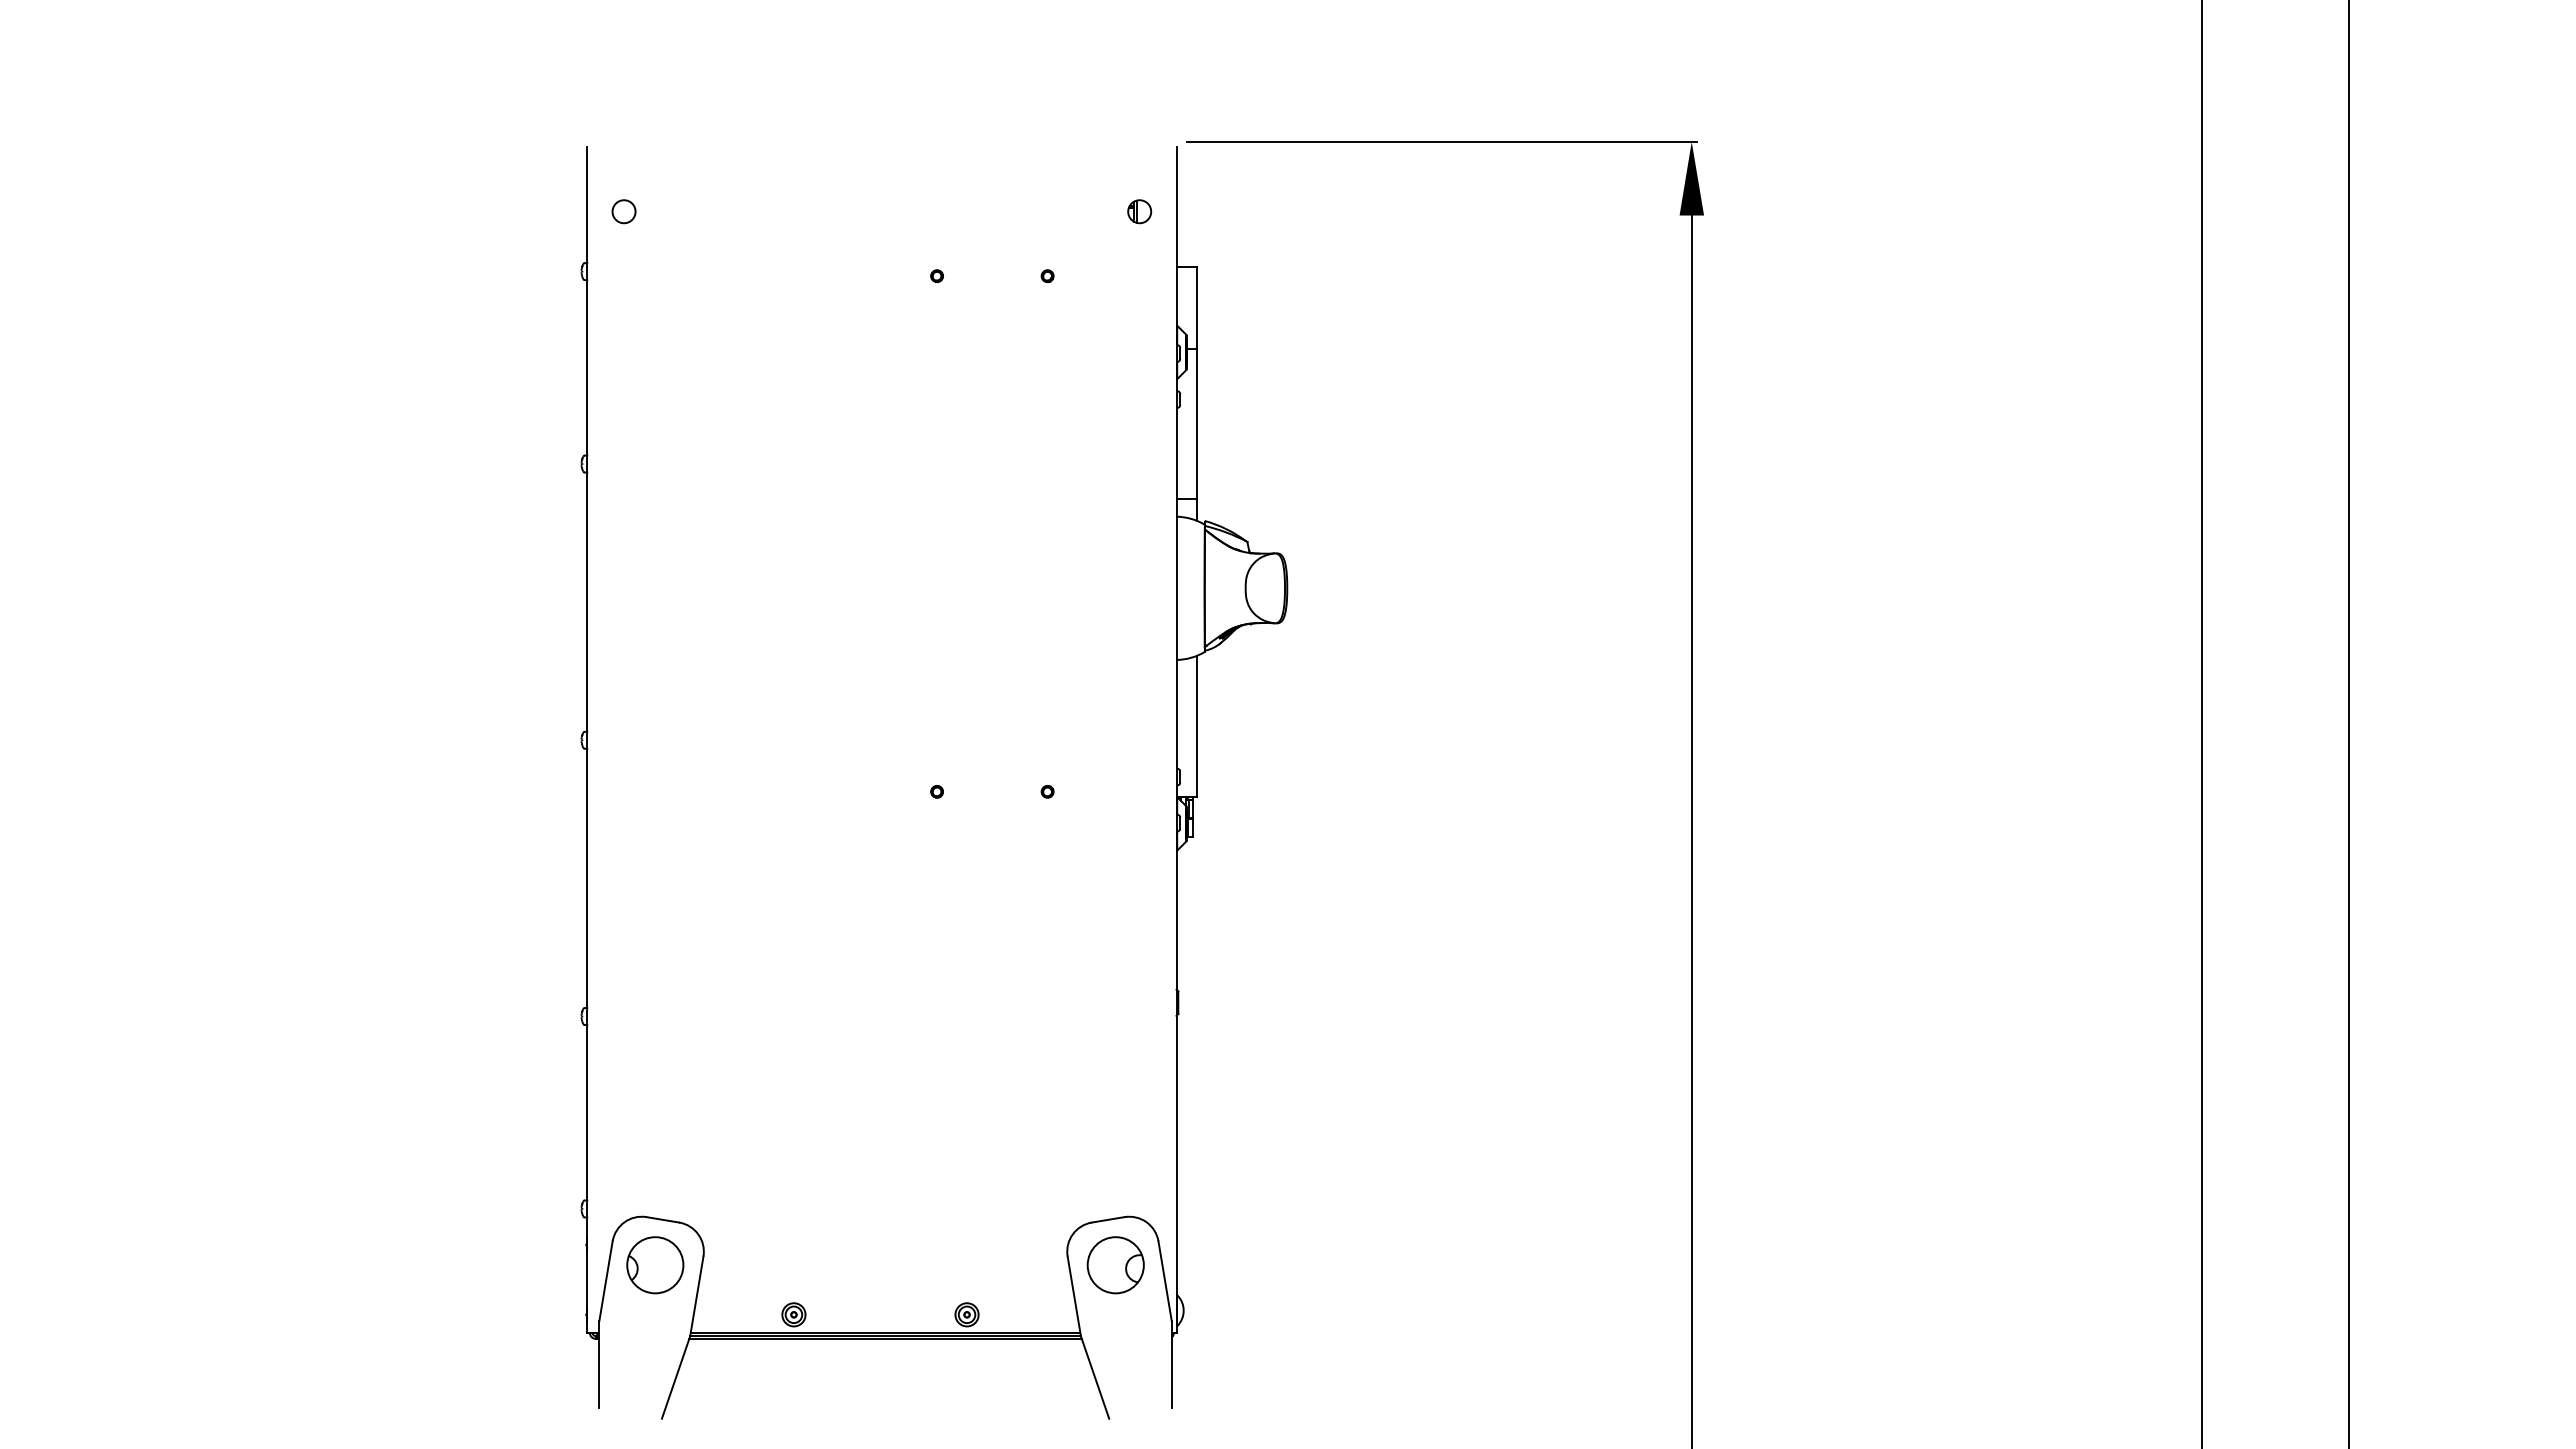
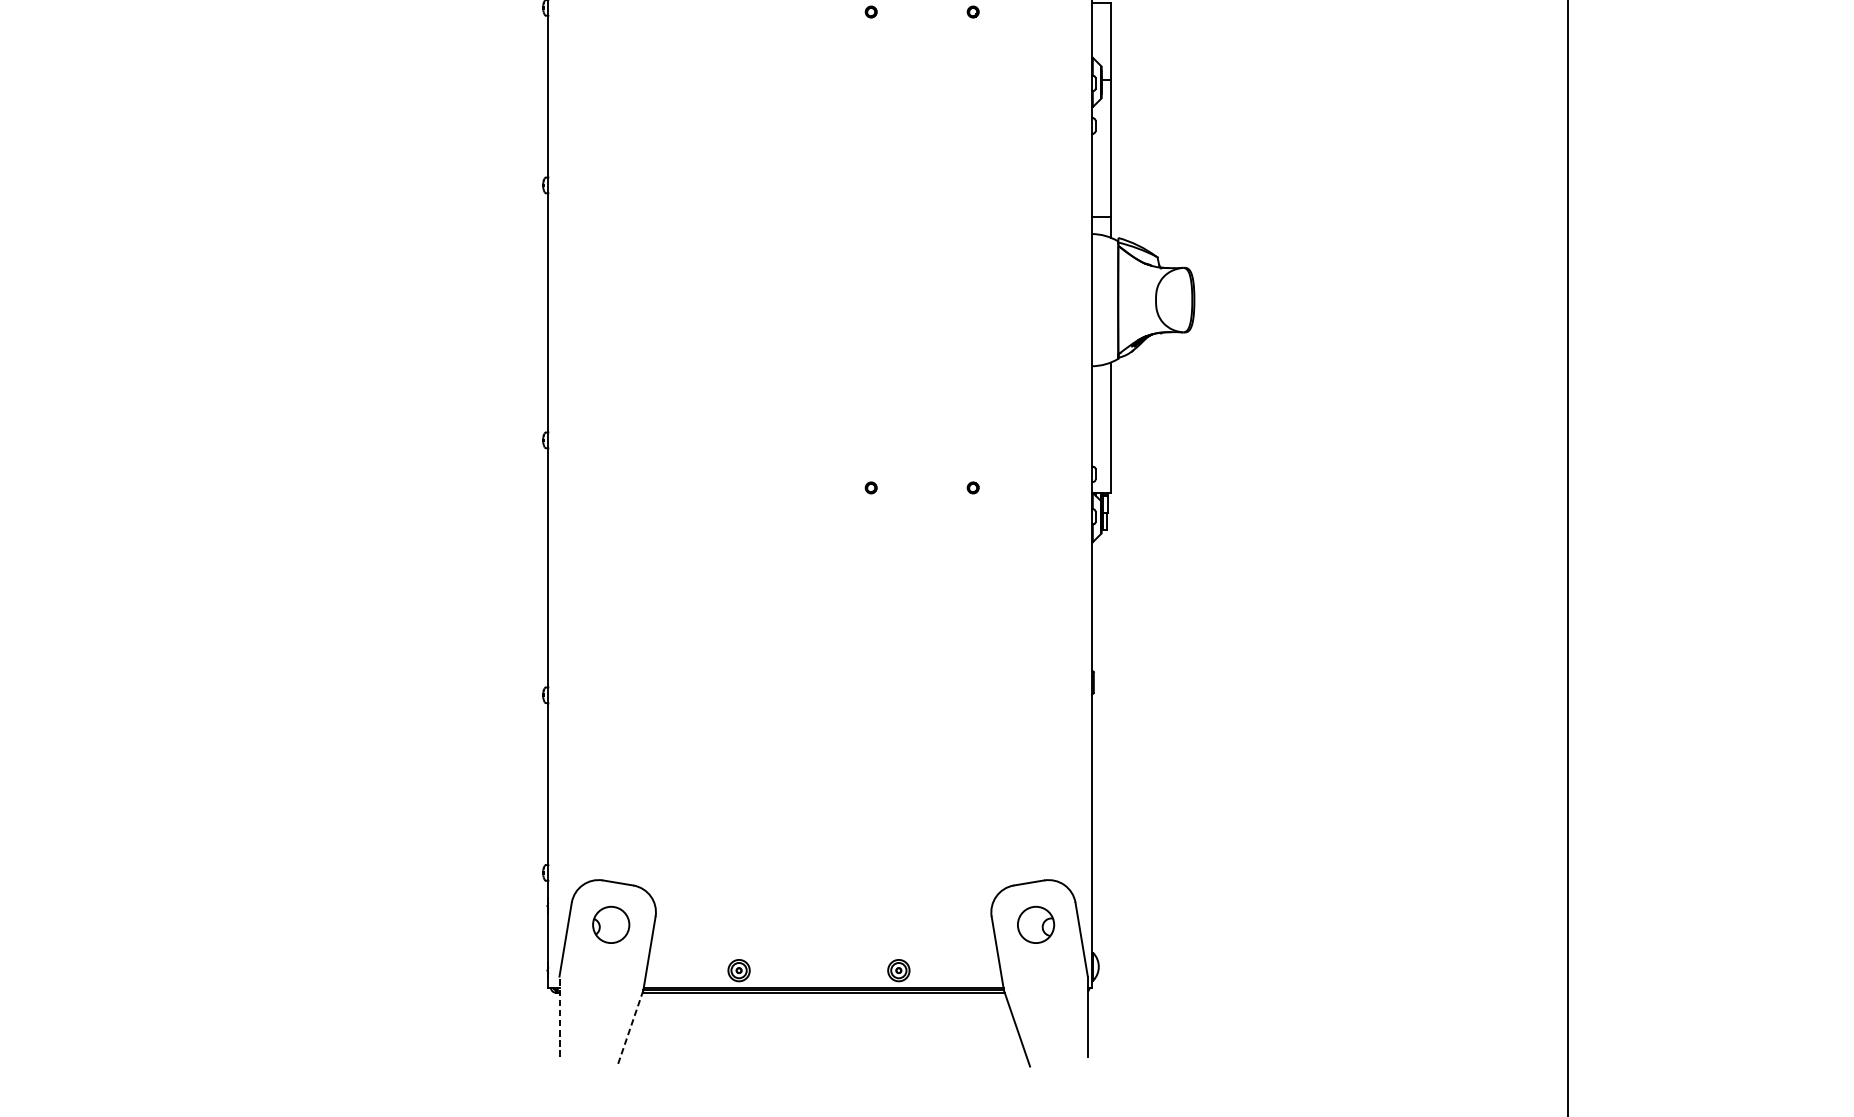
part: (655, 1265) -> (611, 925), size x0.7
part: (1115, 1265) -> (1035, 925), size x0.7
line: (599, 1364) -> (559, 1016), solid -> dashed
line: (676, 1377) -> (630, 1028), solid -> dashed

